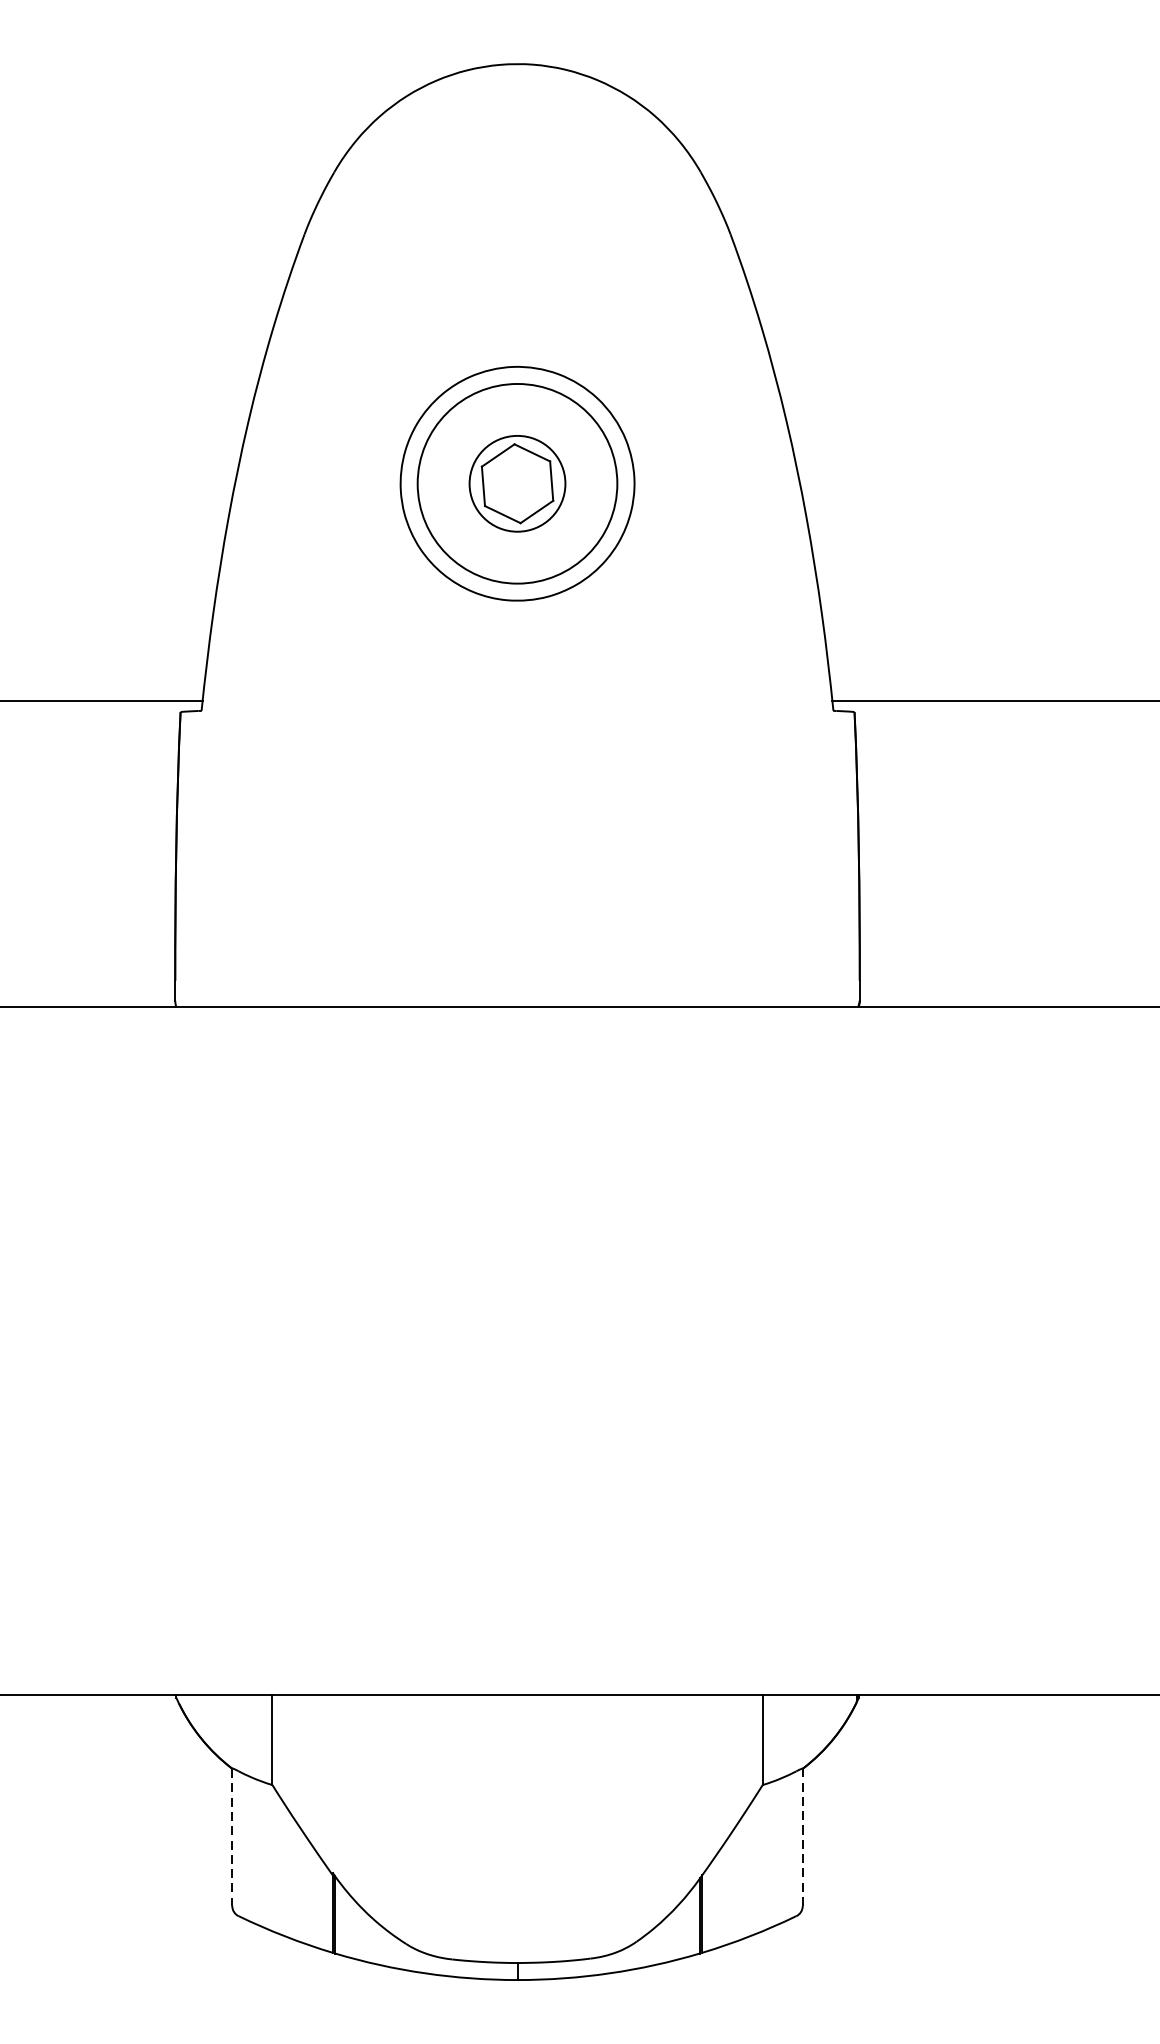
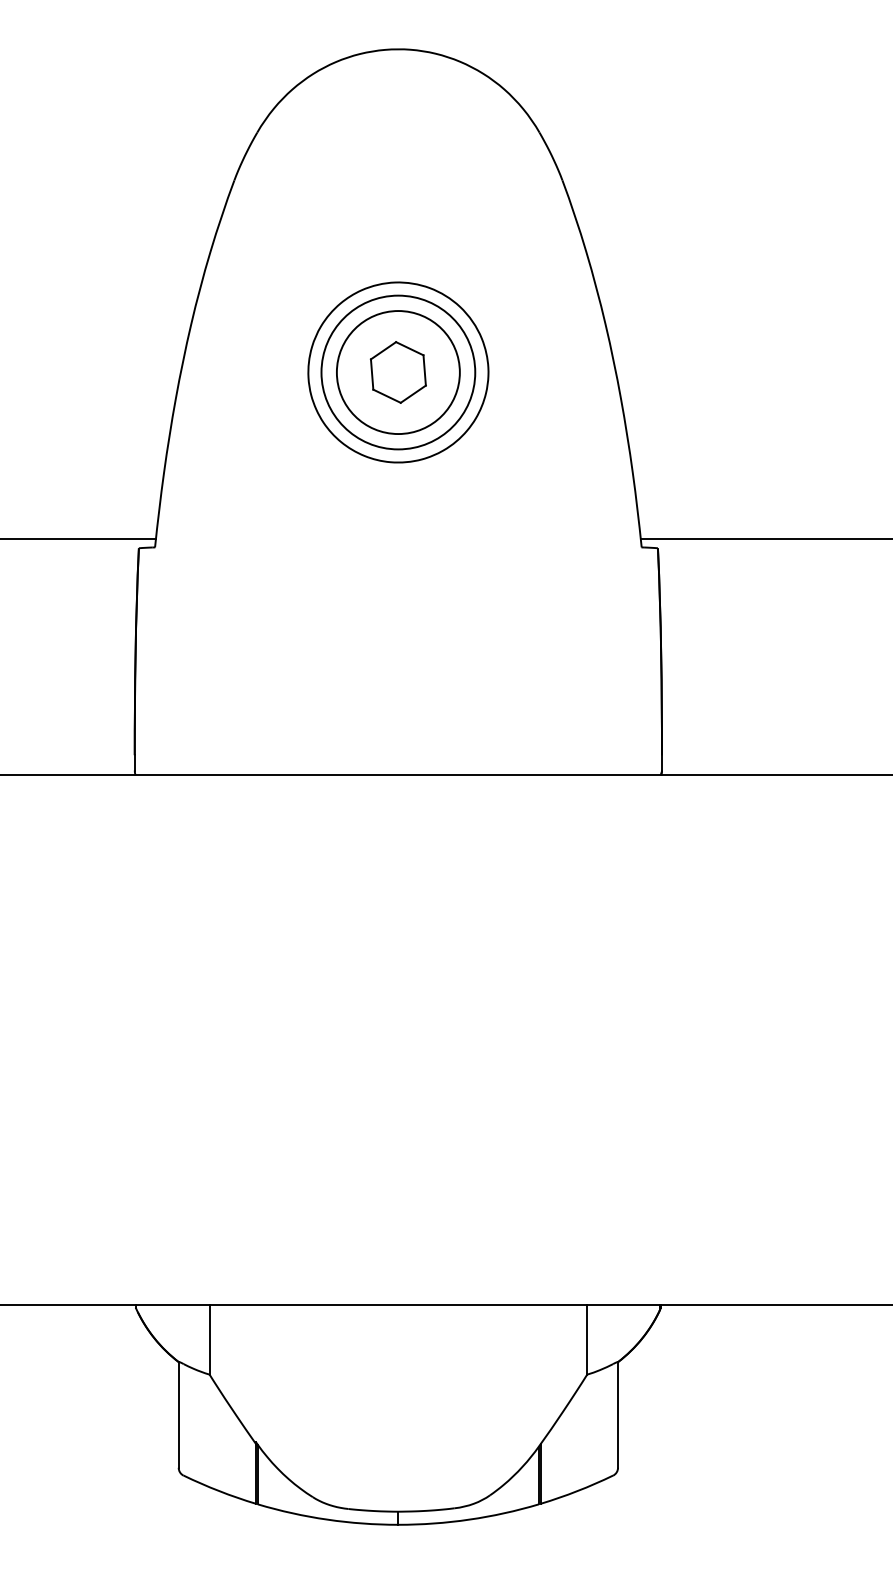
circle: (516, 483) -> (397, 372), size x1.67
line: (232, 1838) -> (178, 1415), dashed -> solid
line: (803, 1838) -> (618, 1415), dashed -> solid

